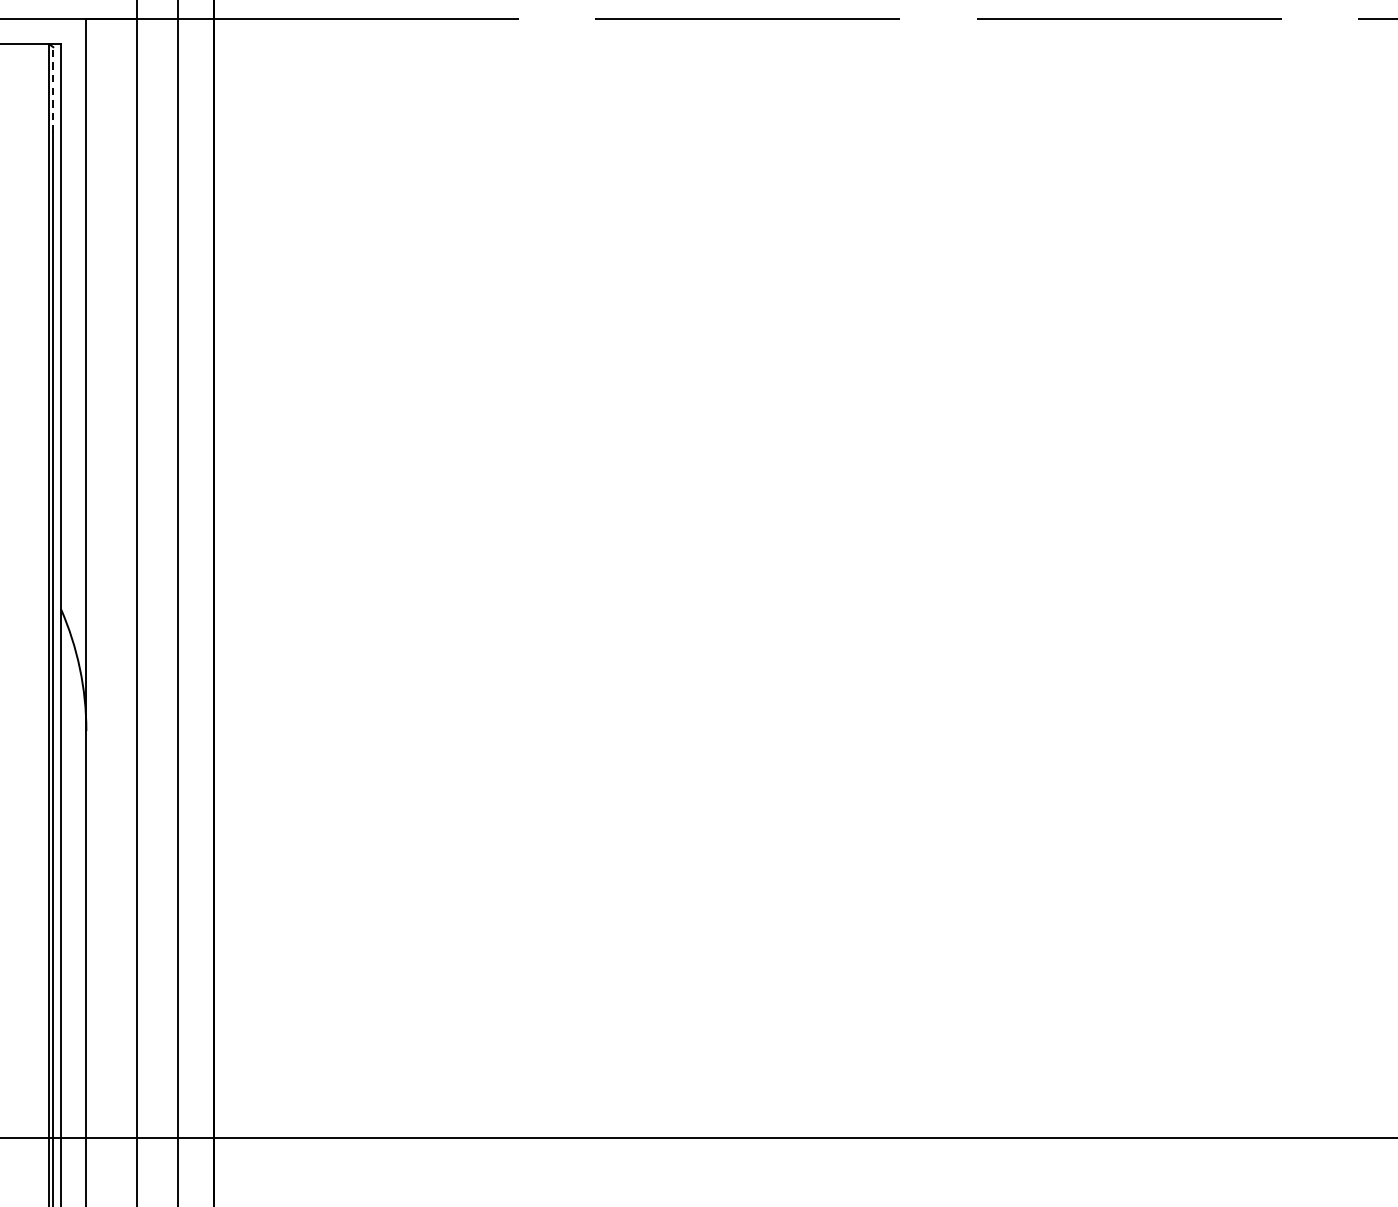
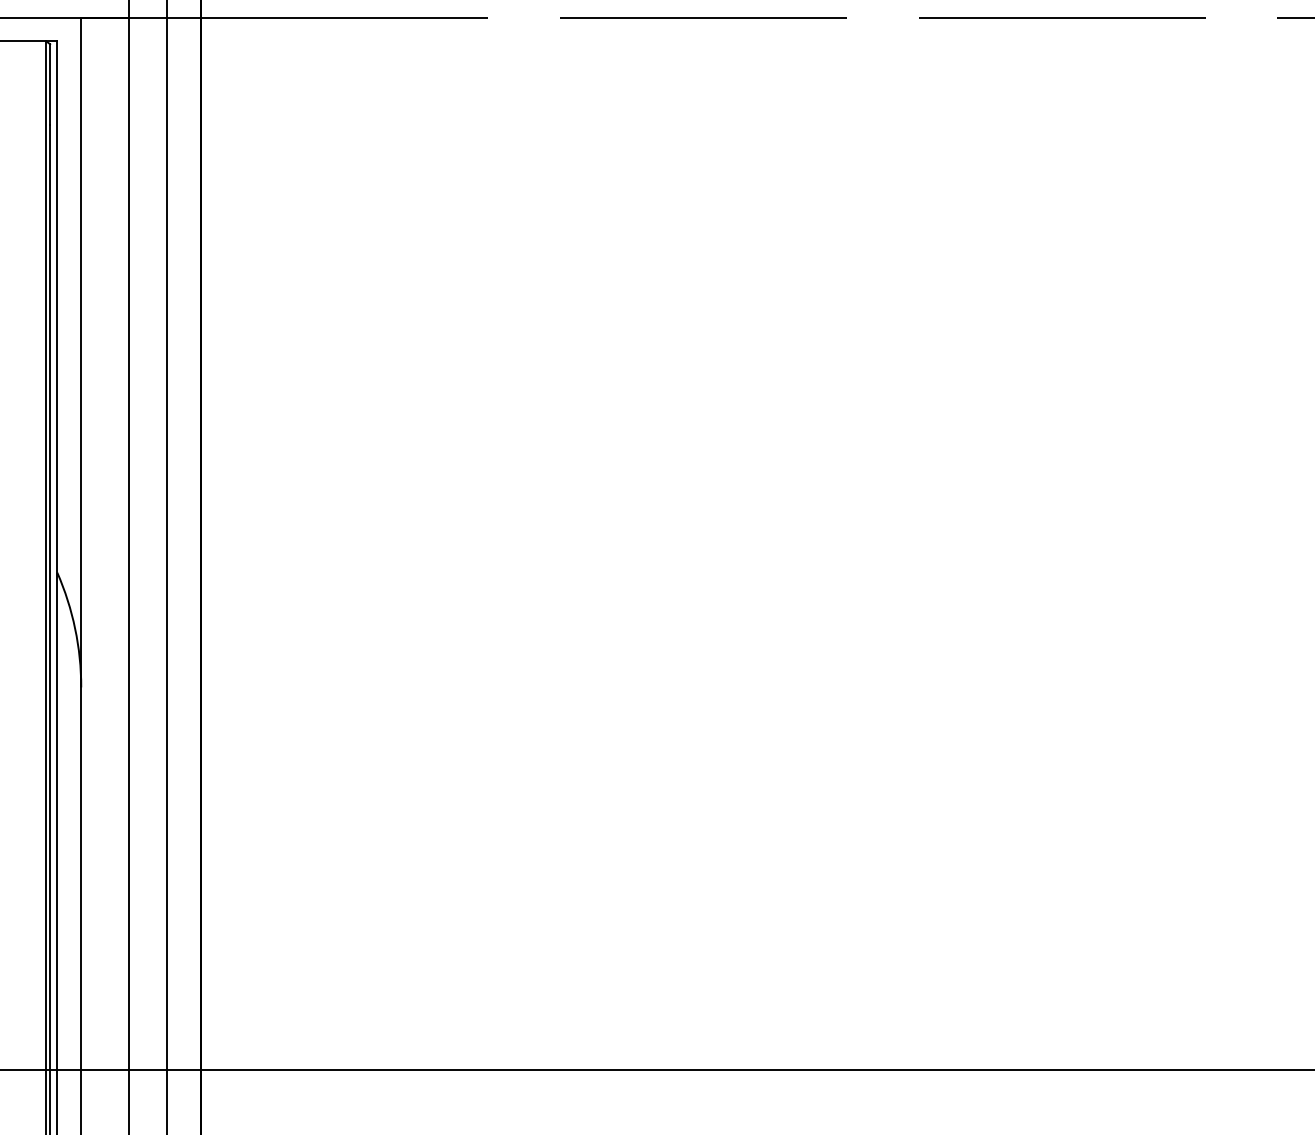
line: (53, 88) -> (50, 83), dashed -> solid

